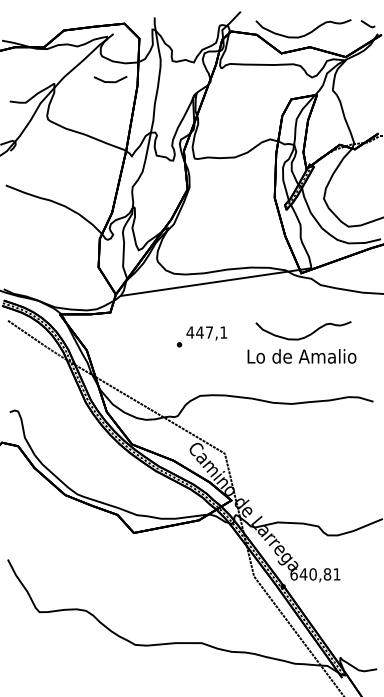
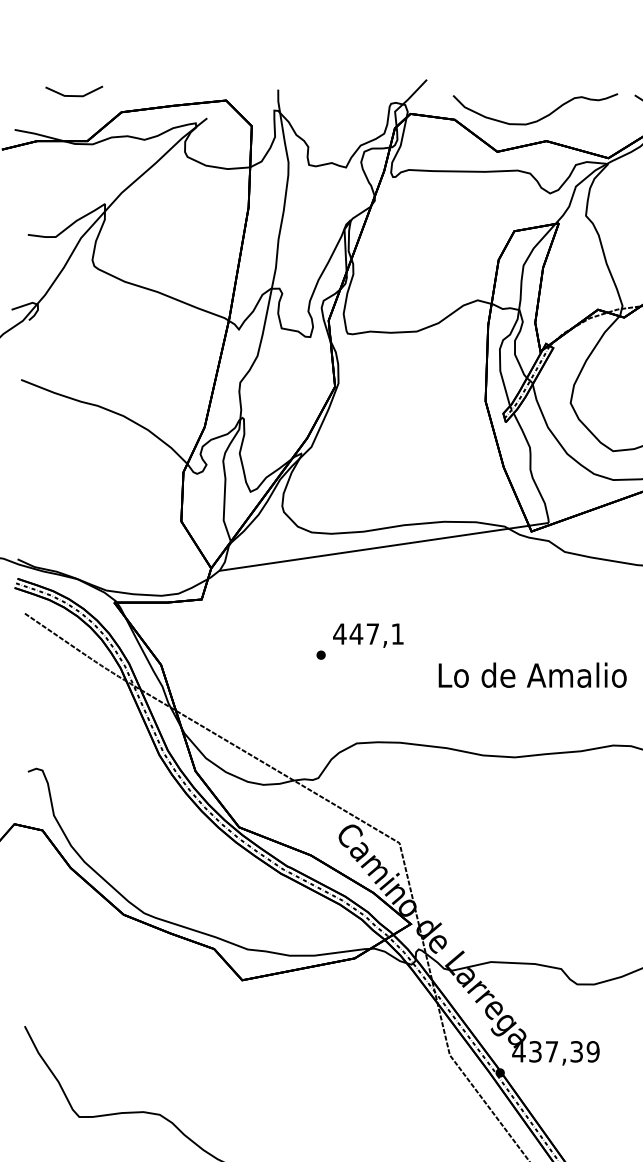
line: (110, 81) -> (74, 94), moved
curve: (306, 335) -> (540, 639), removed
text: (315, 574) -> (556, 1051), 640,81 -> 437,39

